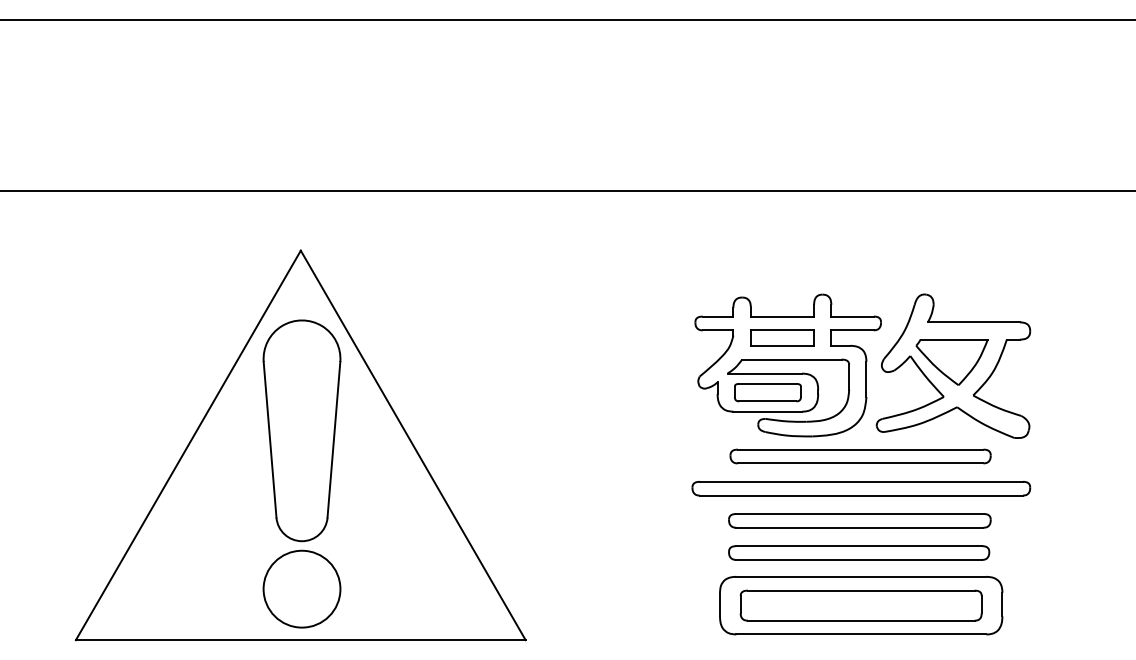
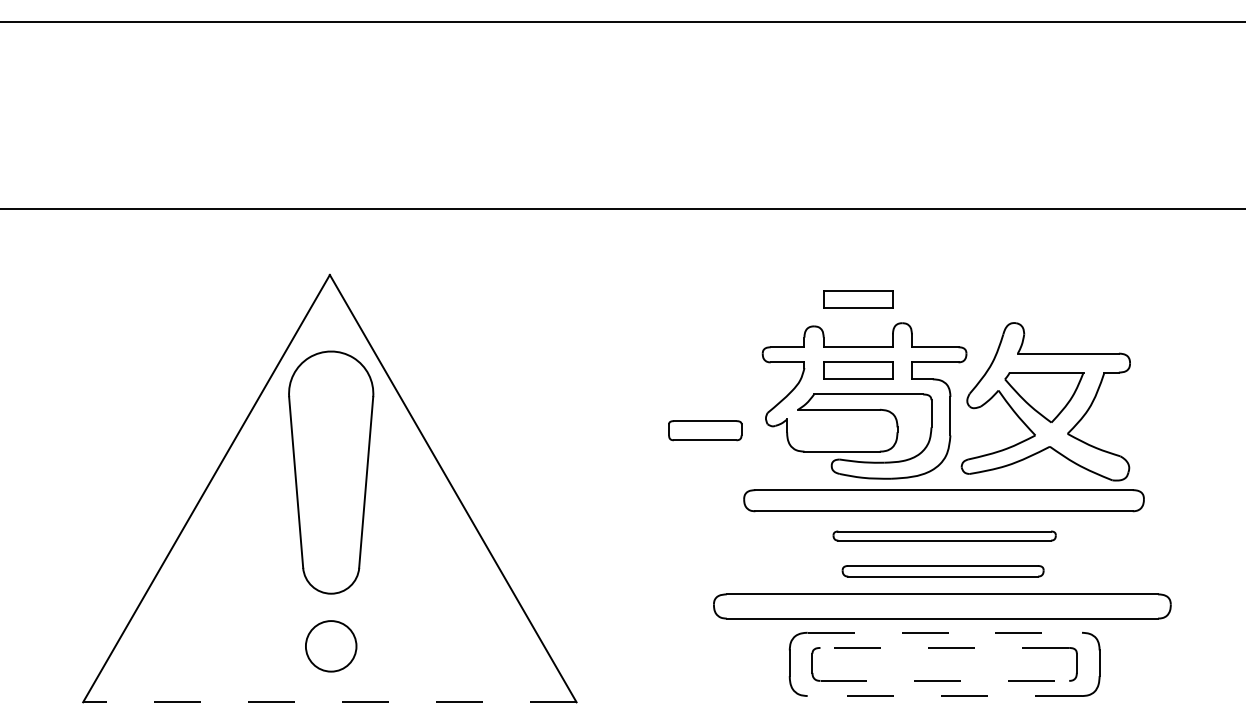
part: (782, 273) -> (858, 299), added
part: (768, 392) -> (705, 430), moved
part: (860, 456) -> (943, 500), size x1.4
part: (861, 488) -> (944, 535), size x0.6
part: (859, 520) -> (942, 570), size x0.7
part: (859, 552) -> (942, 606), size x1.6
line: (861, 576) -> (945, 632), solid -> dashed
circle: (302, 589) -> (331, 646), size x0.6
line: (861, 590) -> (944, 647), solid -> dashed
line: (861, 620) -> (945, 680), solid -> dashed
line: (861, 634) -> (944, 696), solid -> dashed
line: (300, 640) -> (329, 702), solid -> dashed

